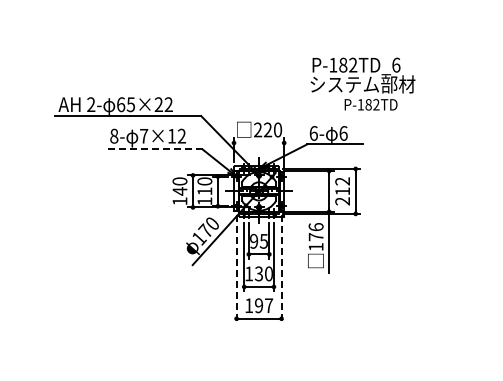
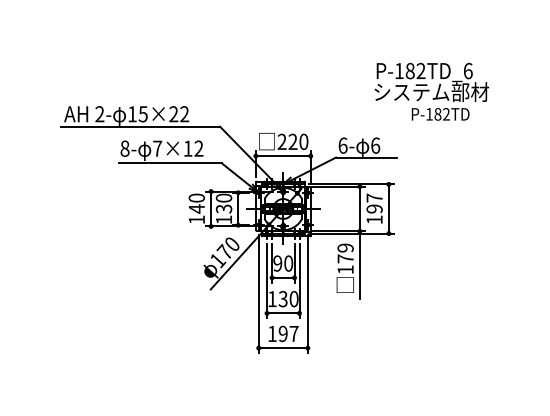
text: (362, 83) -> (431, 91), moved
text: (121, 104) -> (132, 114), 65×22 -> 15×22
line: (259, 143) -> (283, 156), added
line: (156, 149) -> (171, 163), dashed -> solid
text: (204, 191) -> (223, 209), 110 -> 130
text: (342, 191) -> (374, 209), 212 -> 197
text: (315, 227) -> (344, 248), 176 -> 179
text: (263, 240) -> (288, 262), 95 -> 90
line: (236, 269) -> (258, 294), dashed -> solid
line: (281, 269) -> (307, 294), dashed -> solid

